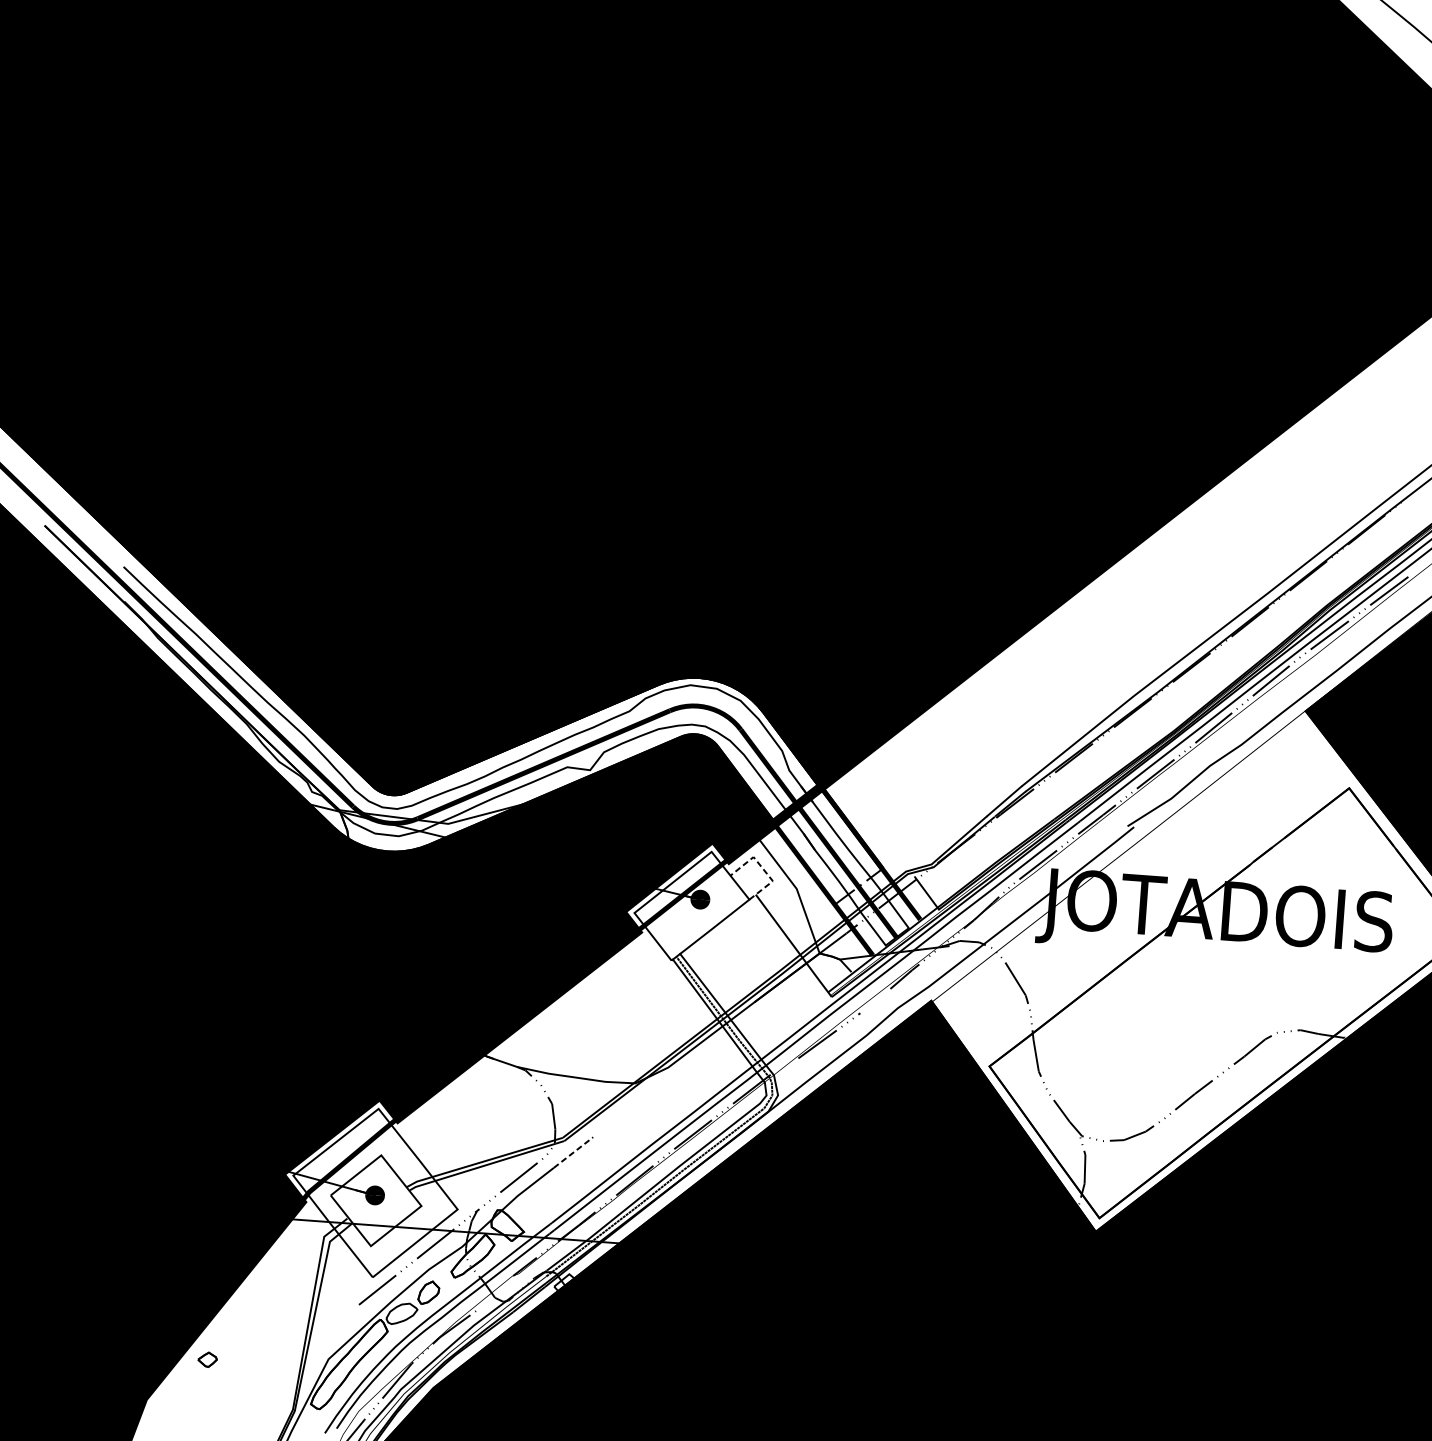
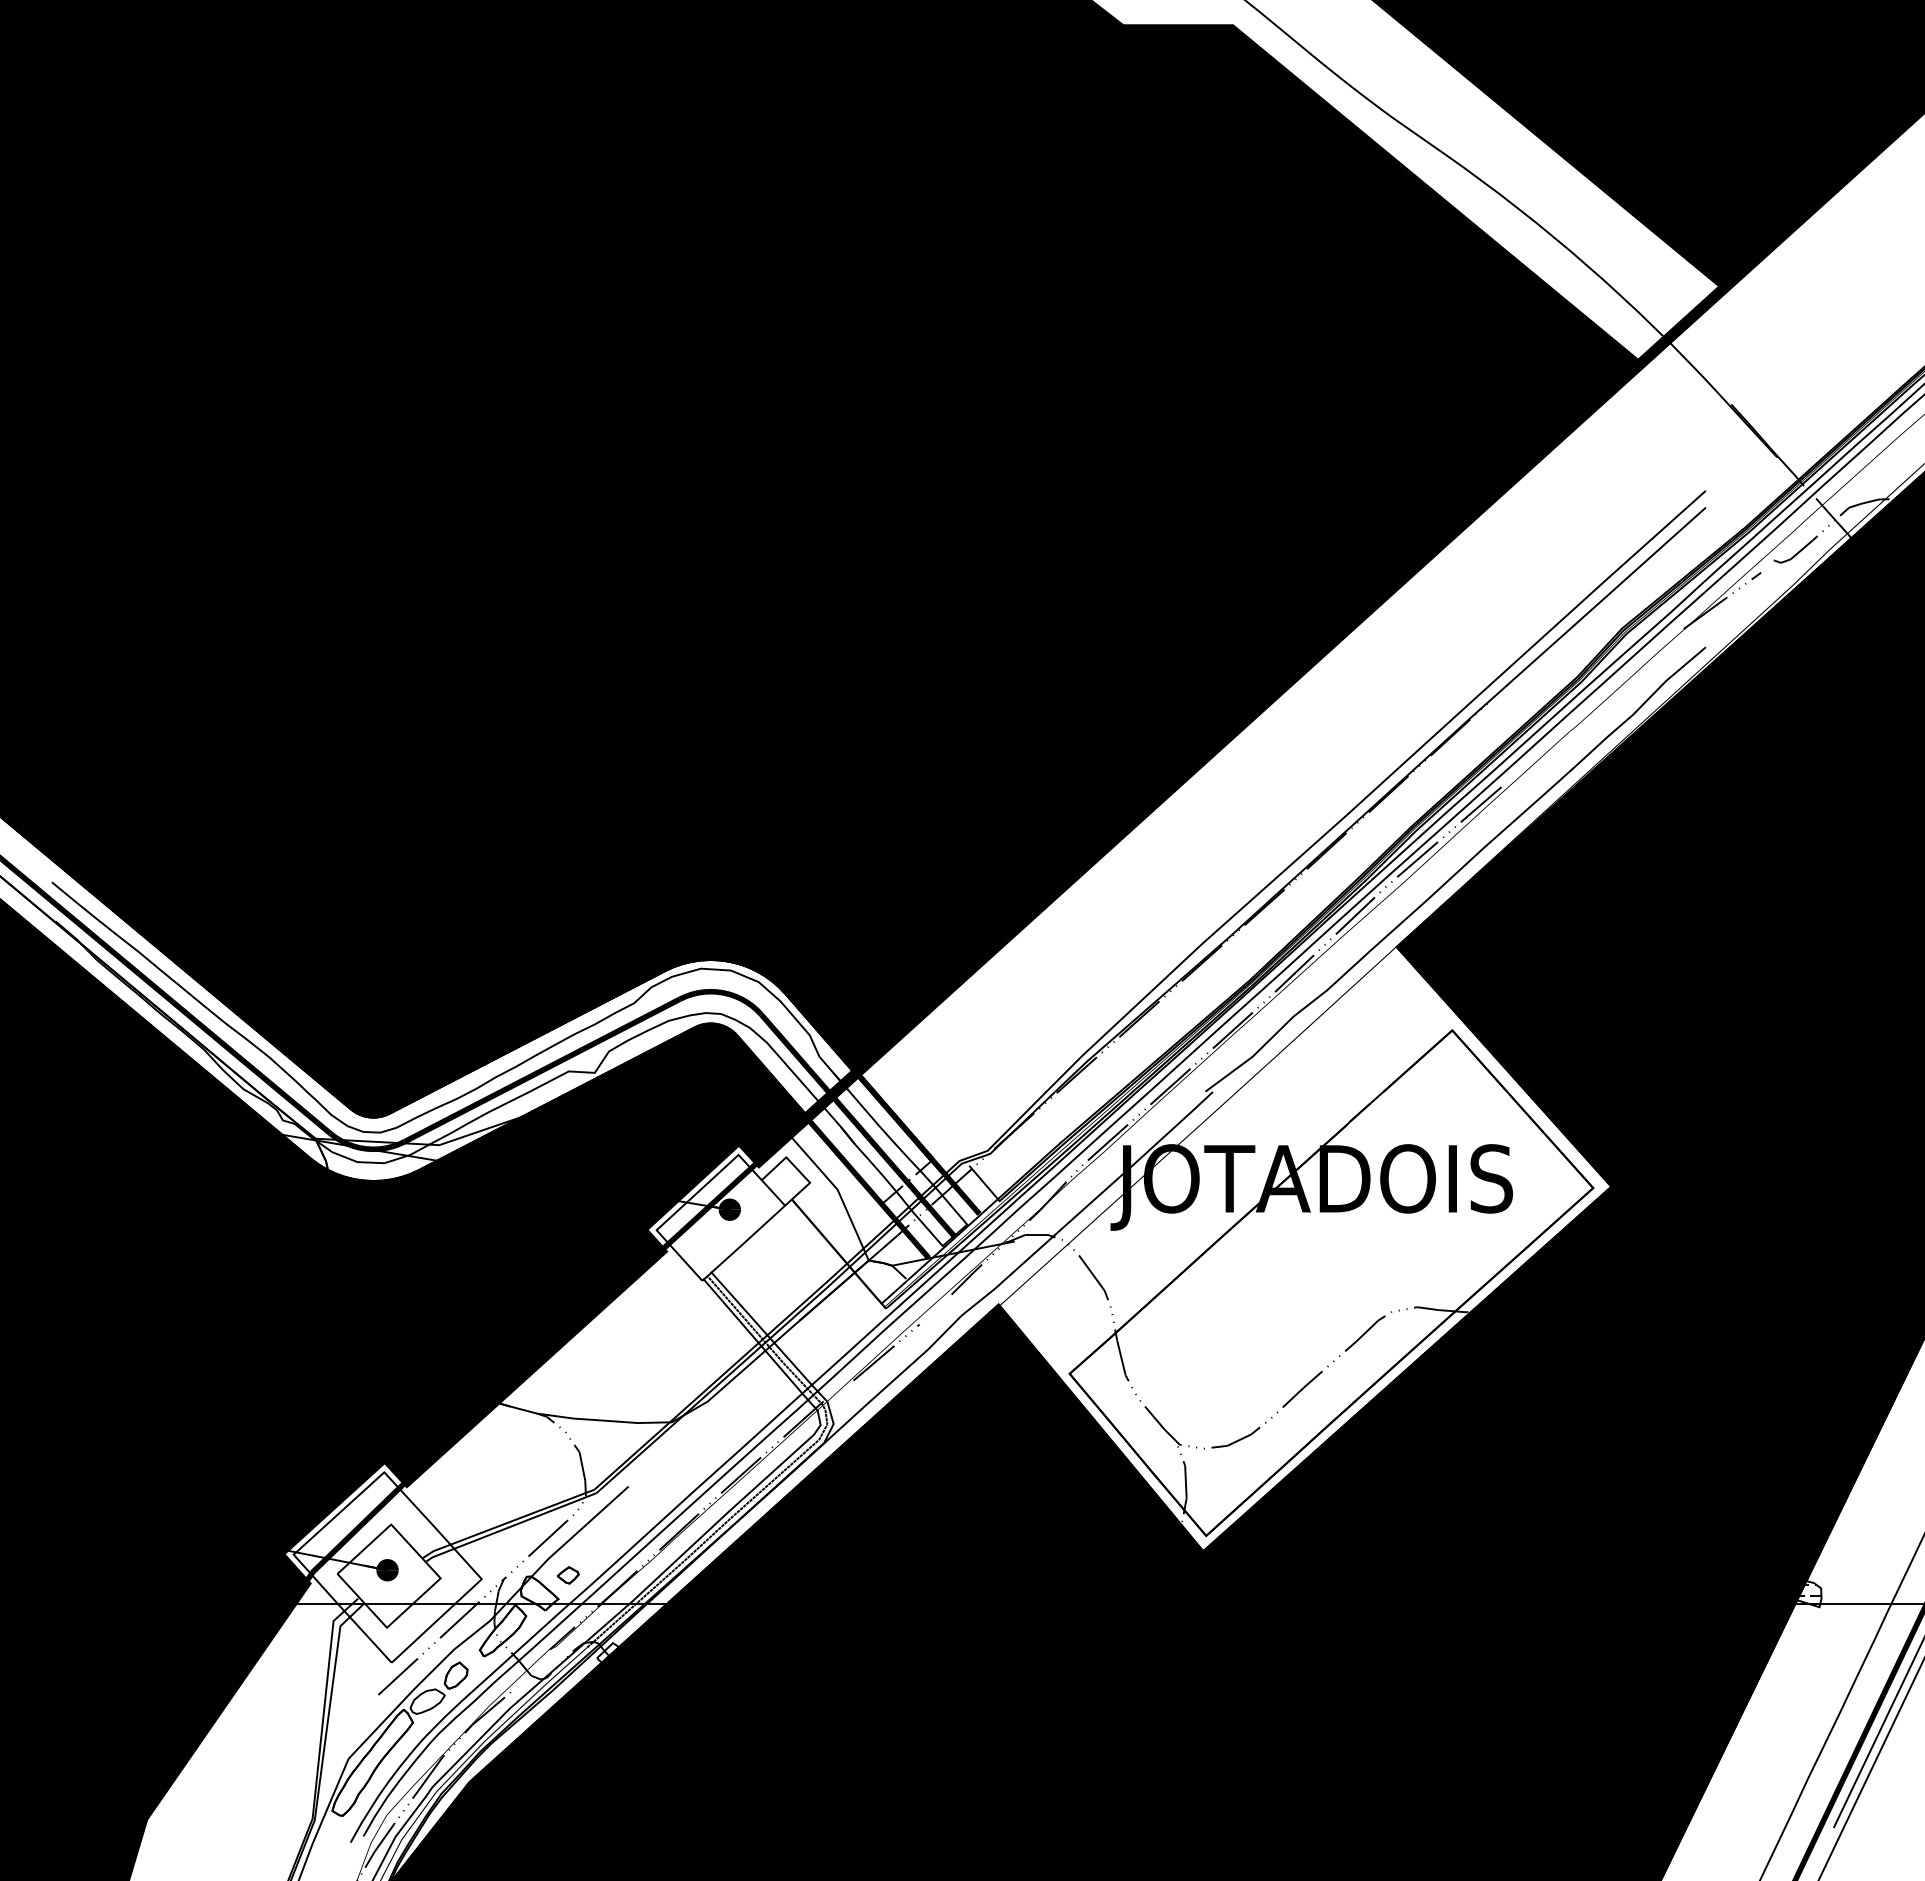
line: (762, 868) -> (797, 1169), dashed -> solid
line: (574, 1152) -> (608, 1505), dashed -> solid
part: (207, 1359) -> (568, 1575), moved

